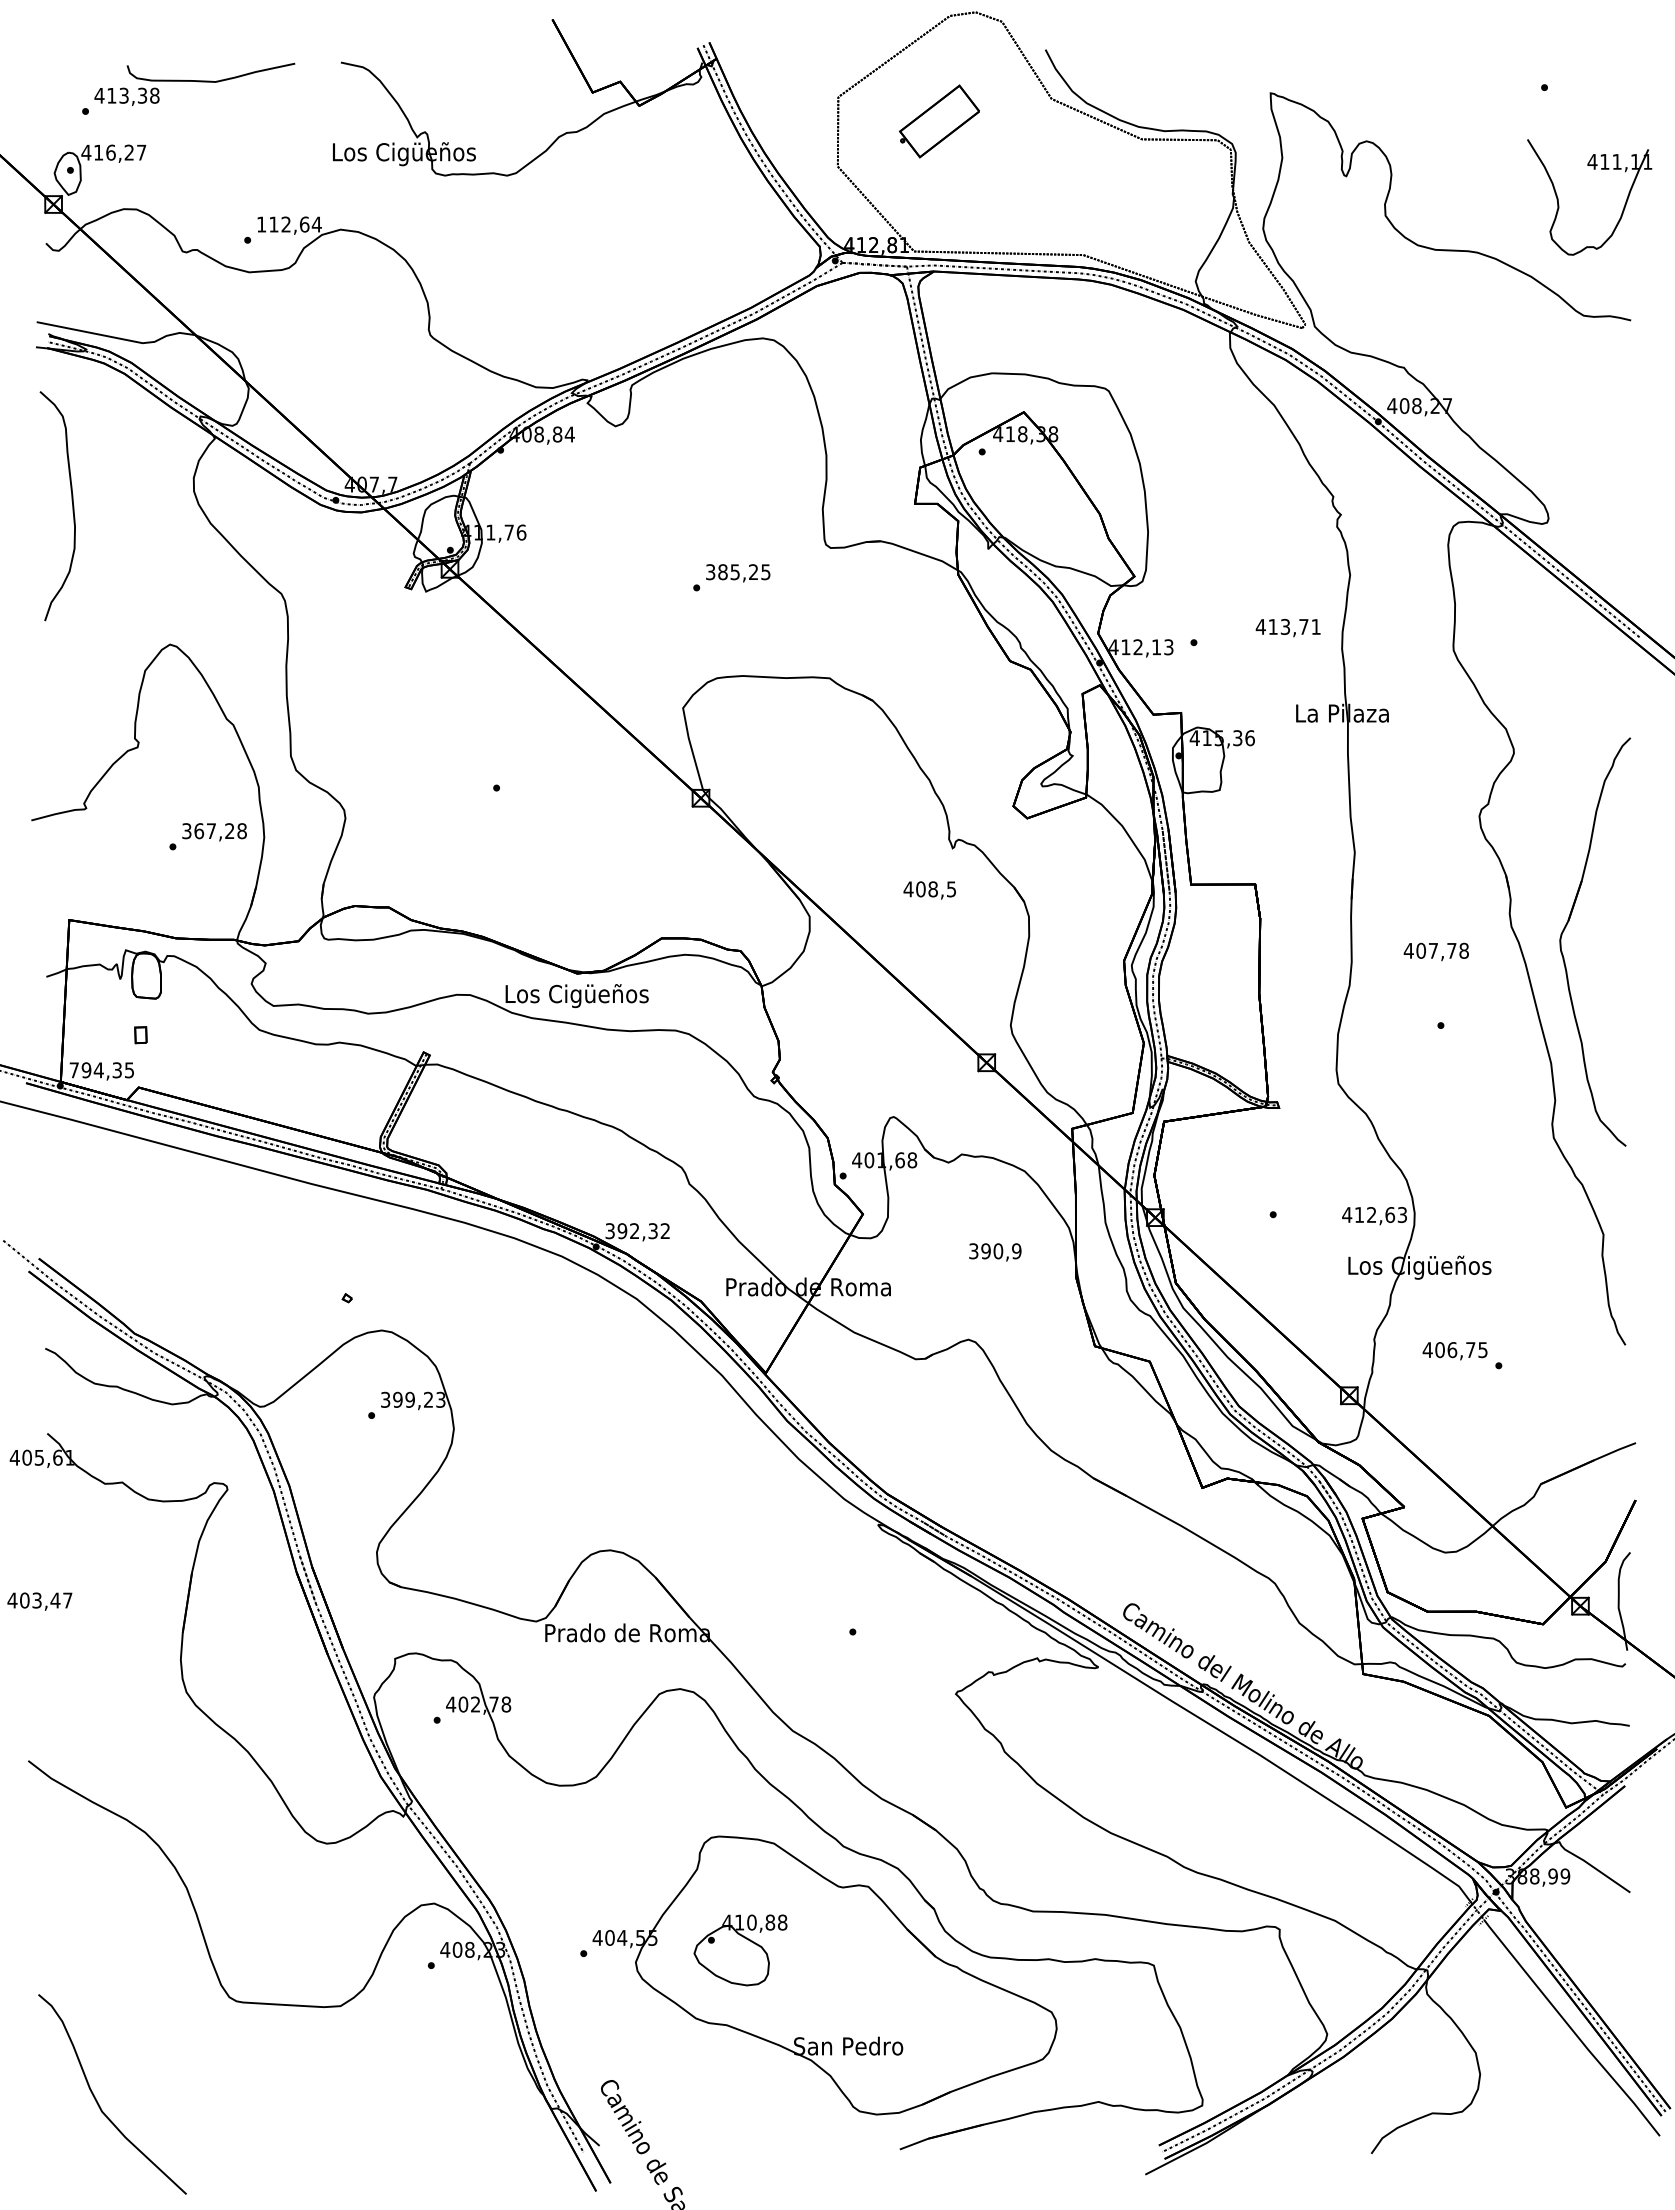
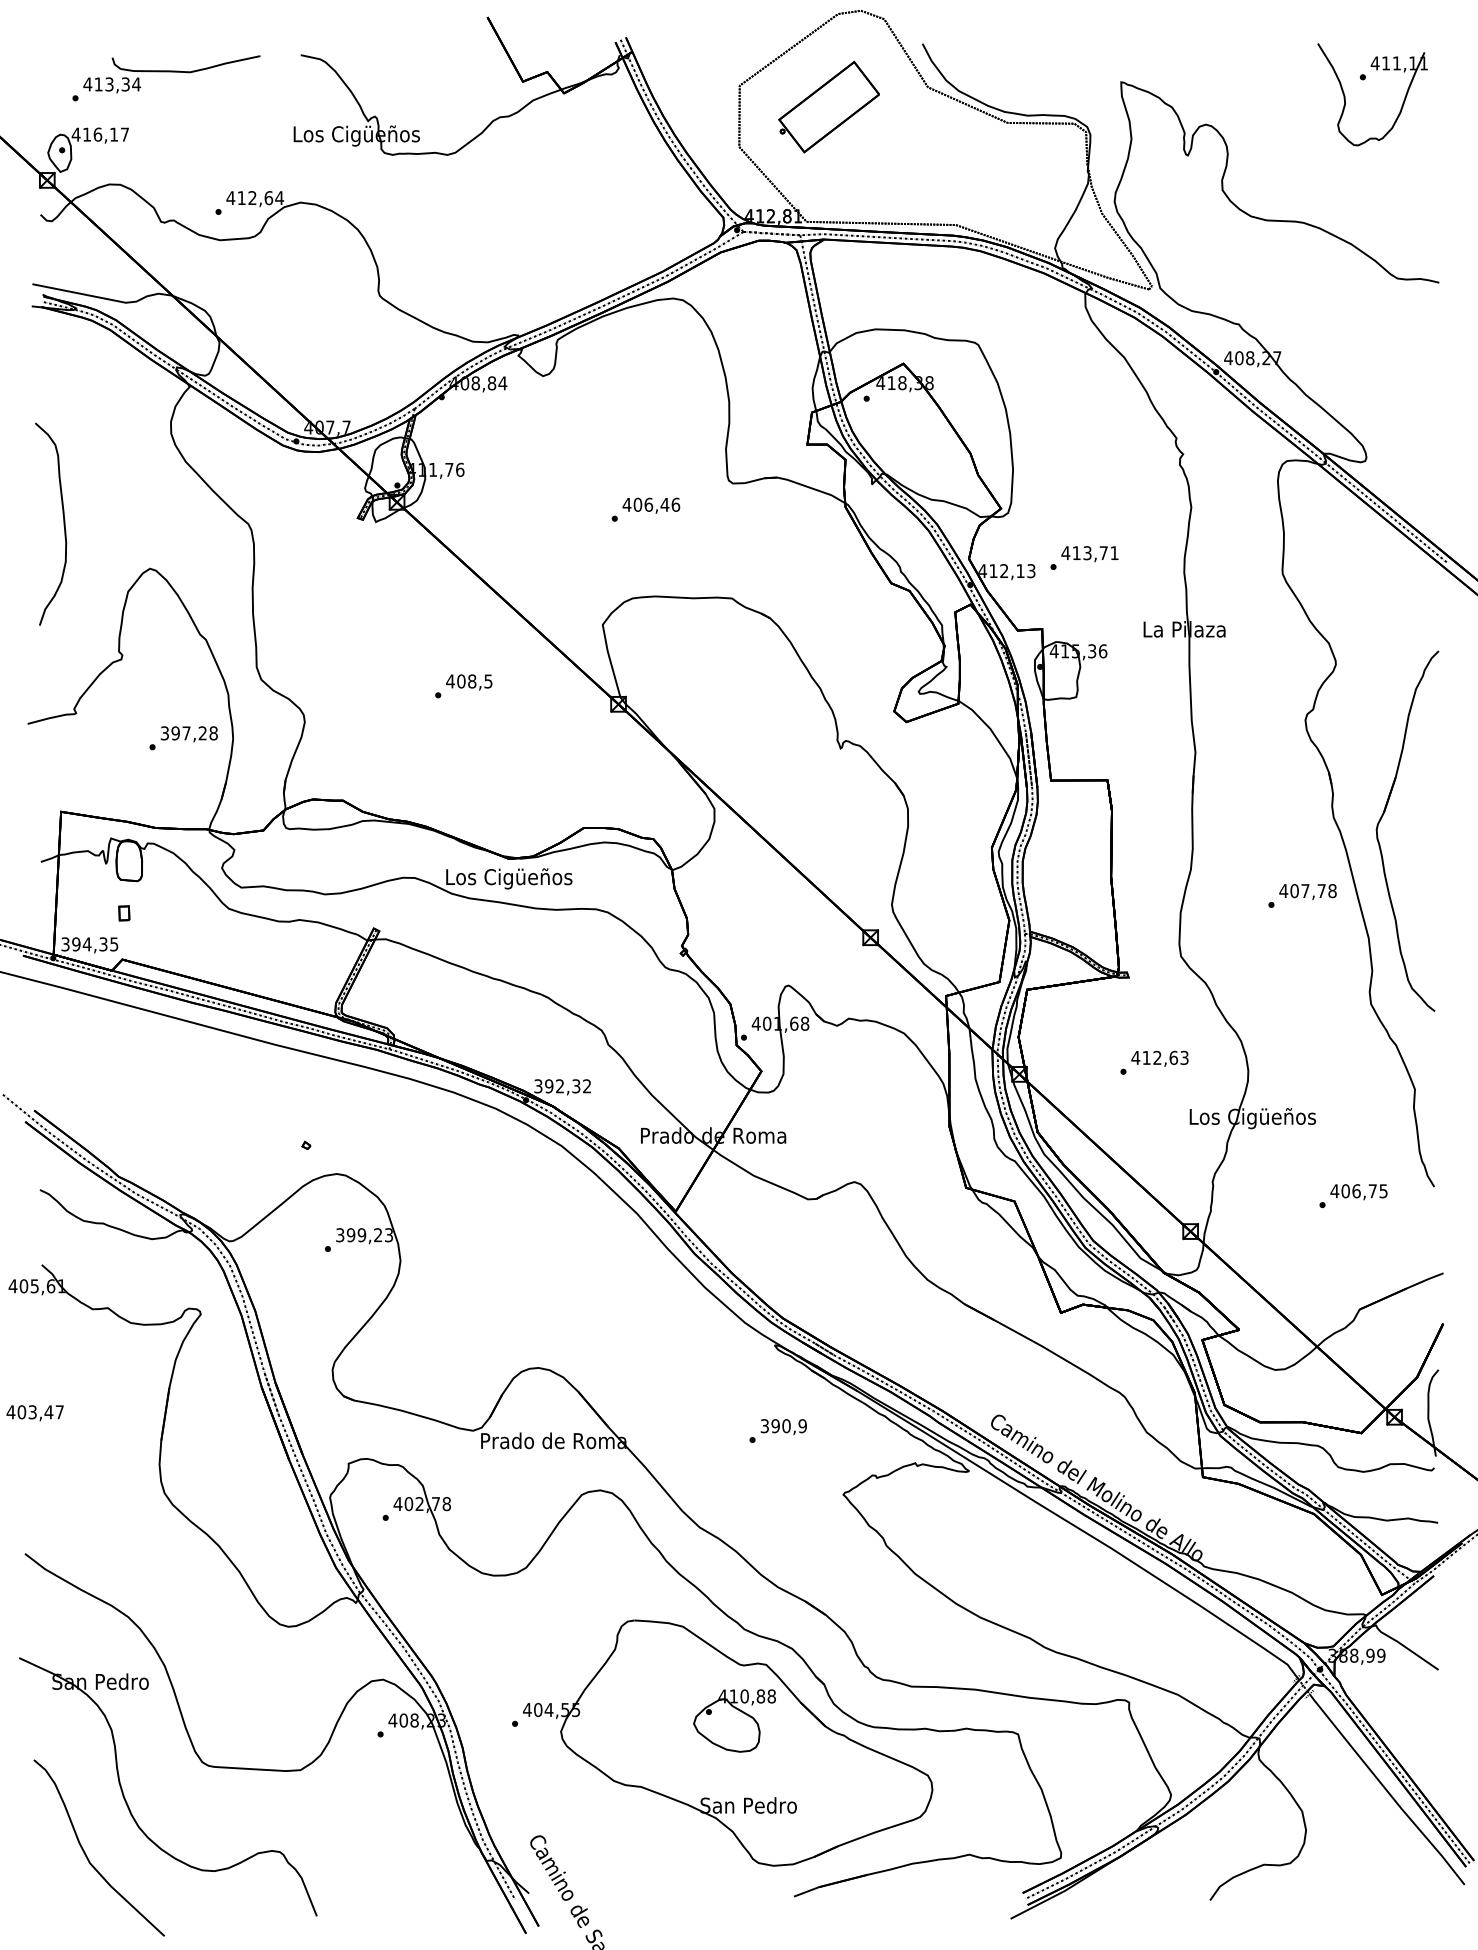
text: (154, 95) -> (136, 84), 413,38 -> 413,34
part: (939, 121) -> (829, 107), size x1.43
text: (128, 152) -> (113, 134), 416,27 -> 416,17
part: (1593, 169) -> (1376, 70), moved
text: (261, 224) -> (230, 198), 112,64 -> 412,64
curve: (71, 501) -> (63, 520), moved
text: (737, 572) -> (650, 505), 385,25 -> 406,46
text: (1287, 628) -> (1089, 554), moved
text: (199, 831) -> (176, 733), 367,28 -> 397,28
text: (929, 890) -> (468, 682), moved
text: (1435, 951) -> (1307, 891), moved
text: (73, 1070) -> (64, 944), 794,35 -> 394,35
text: (1374, 1216) -> (1159, 1059), moved
text: (995, 1252) -> (784, 1427), moved
text: (1454, 1351) -> (1358, 1192), moved
part: (740, 1950) -> (734, 1721), moved
part: (143, 2040) -> (126, 1800), added

